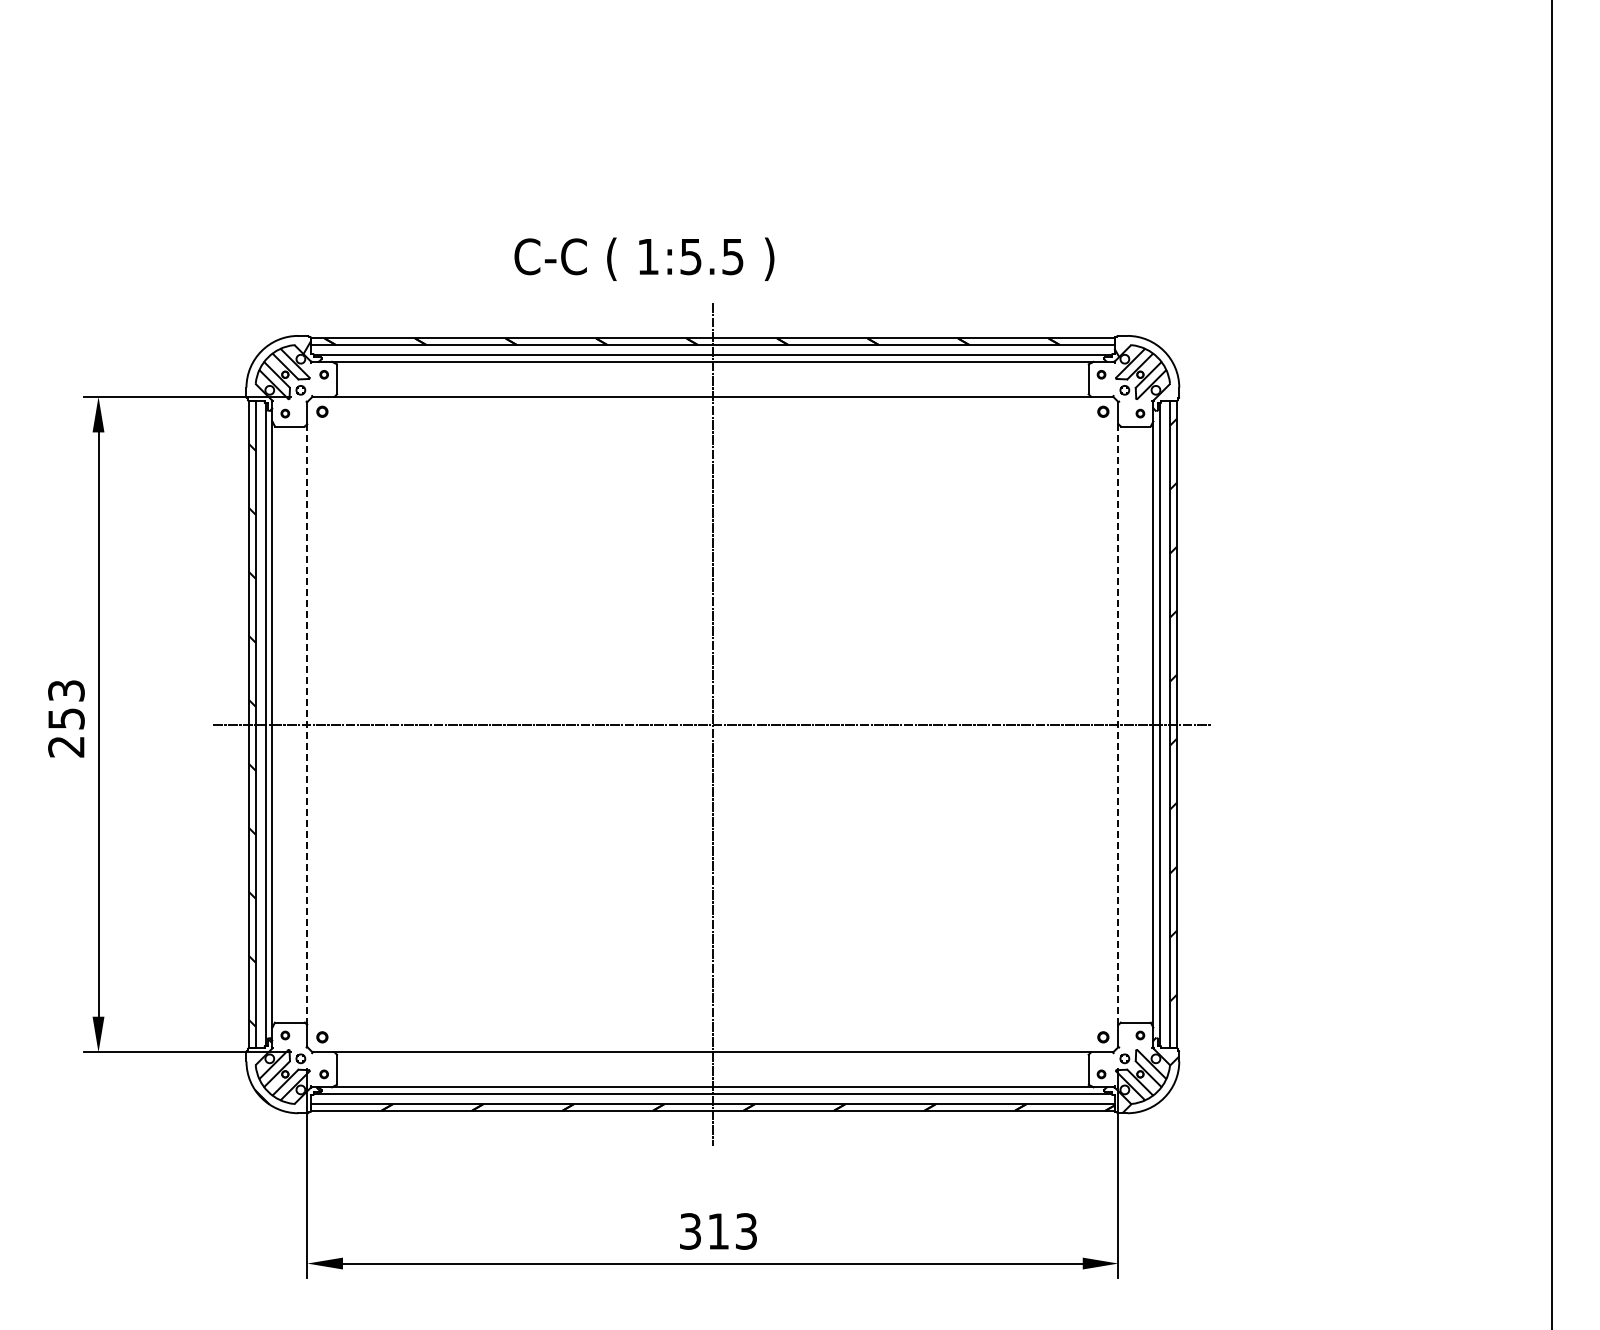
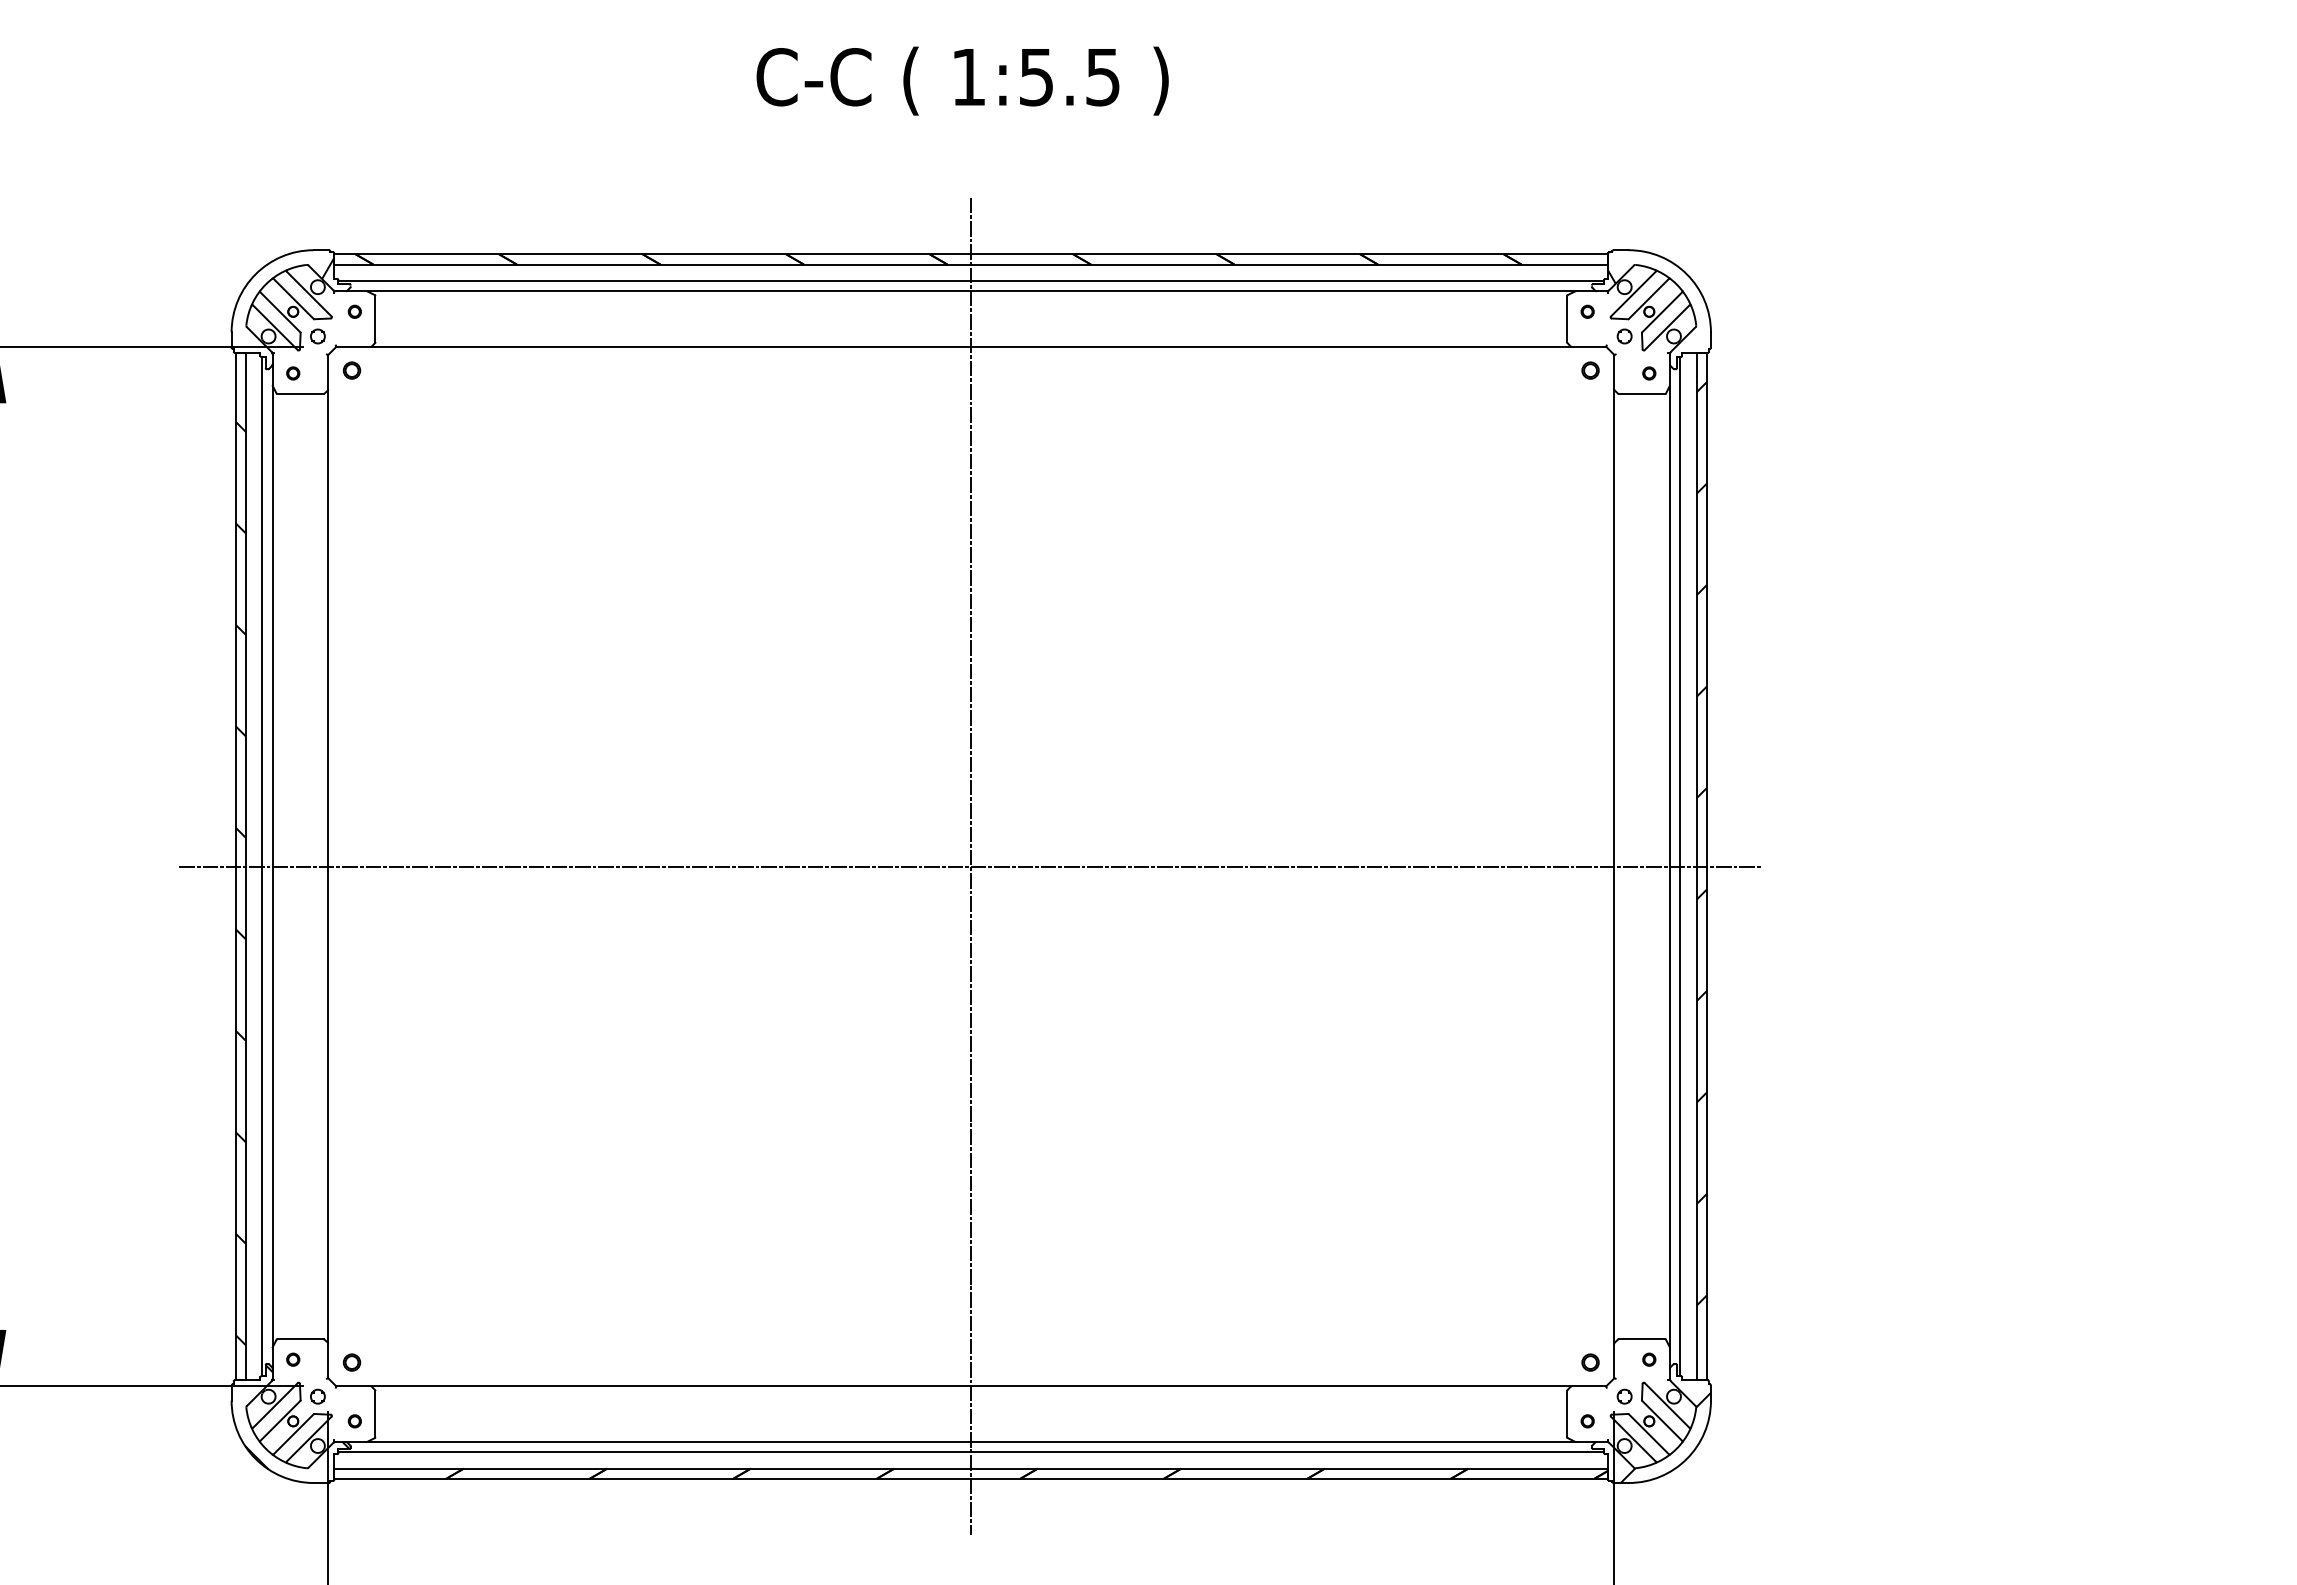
text: (644, 258) -> (962, 79), moved
line: (307, 724) -> (328, 866), dashed -> solid
line: (1118, 724) -> (1614, 866), dashed -> solid

